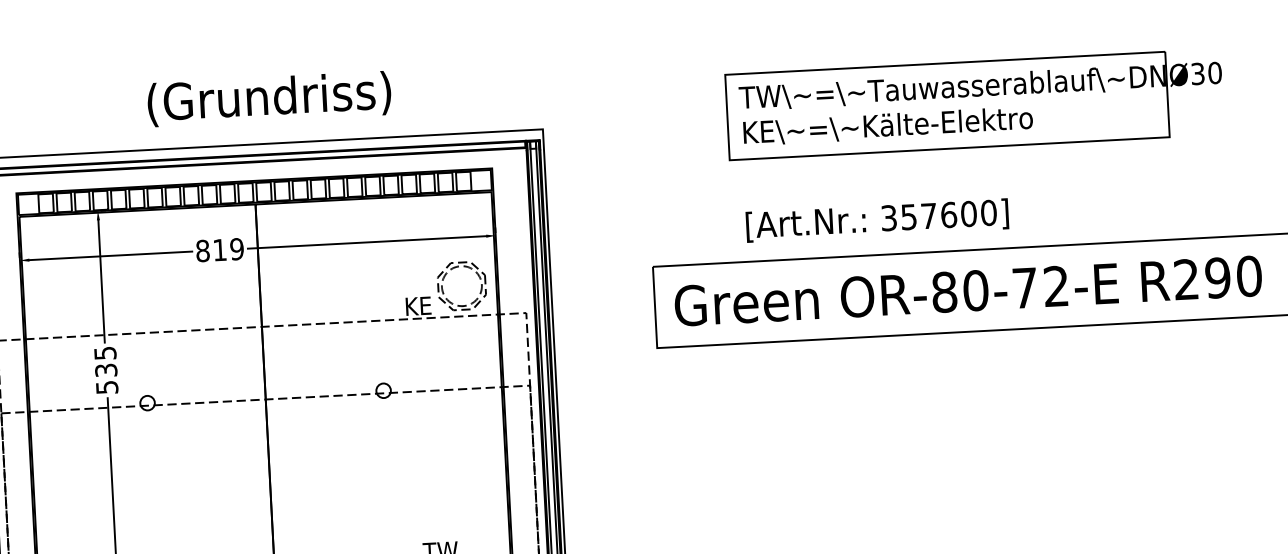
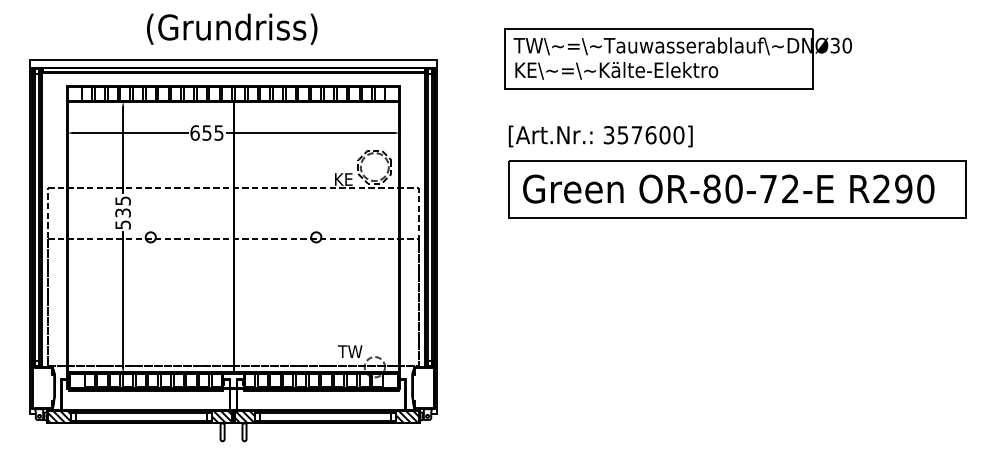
text: (269, 98) -> (232, 28), moved
part: (973, 104) -> (677, 58), moved
text: (877, 220) -> (600, 136), moved
text: (219, 249) -> (206, 132), 819 -> 655

